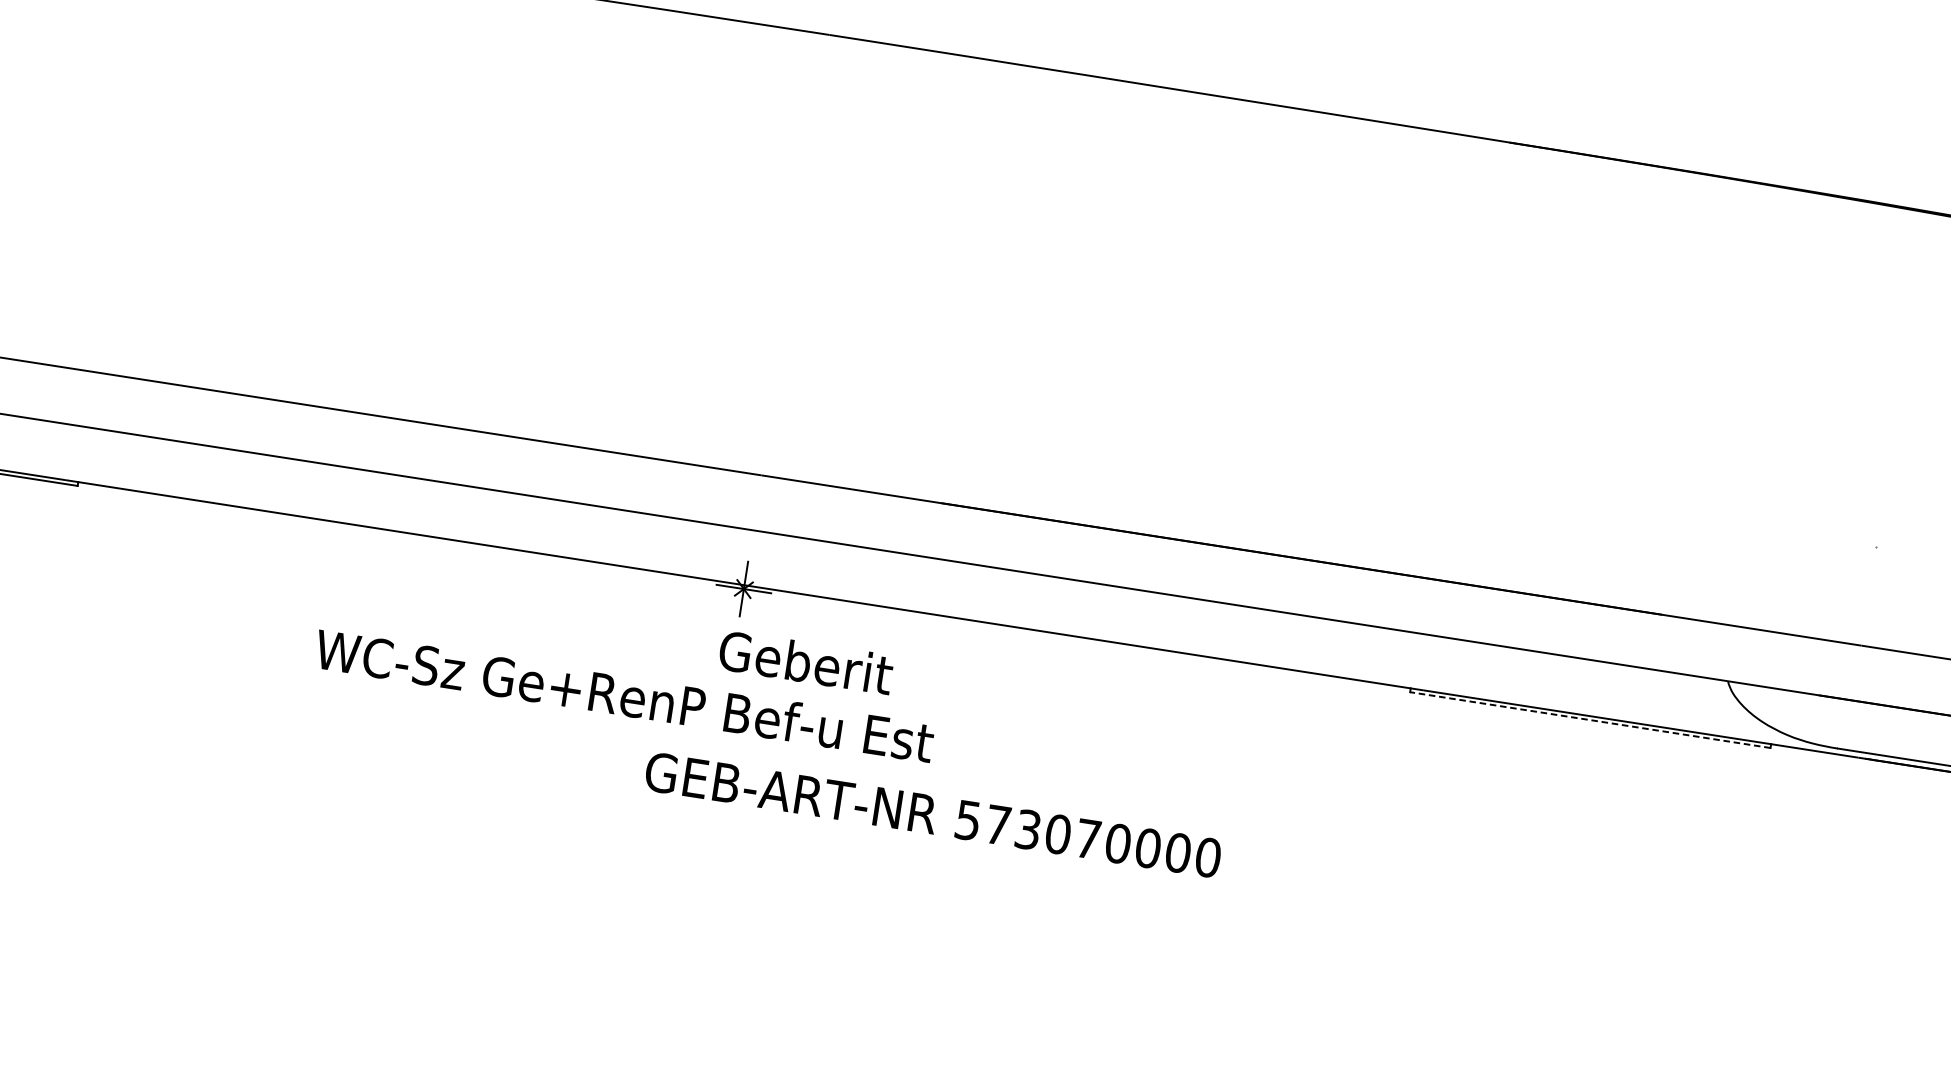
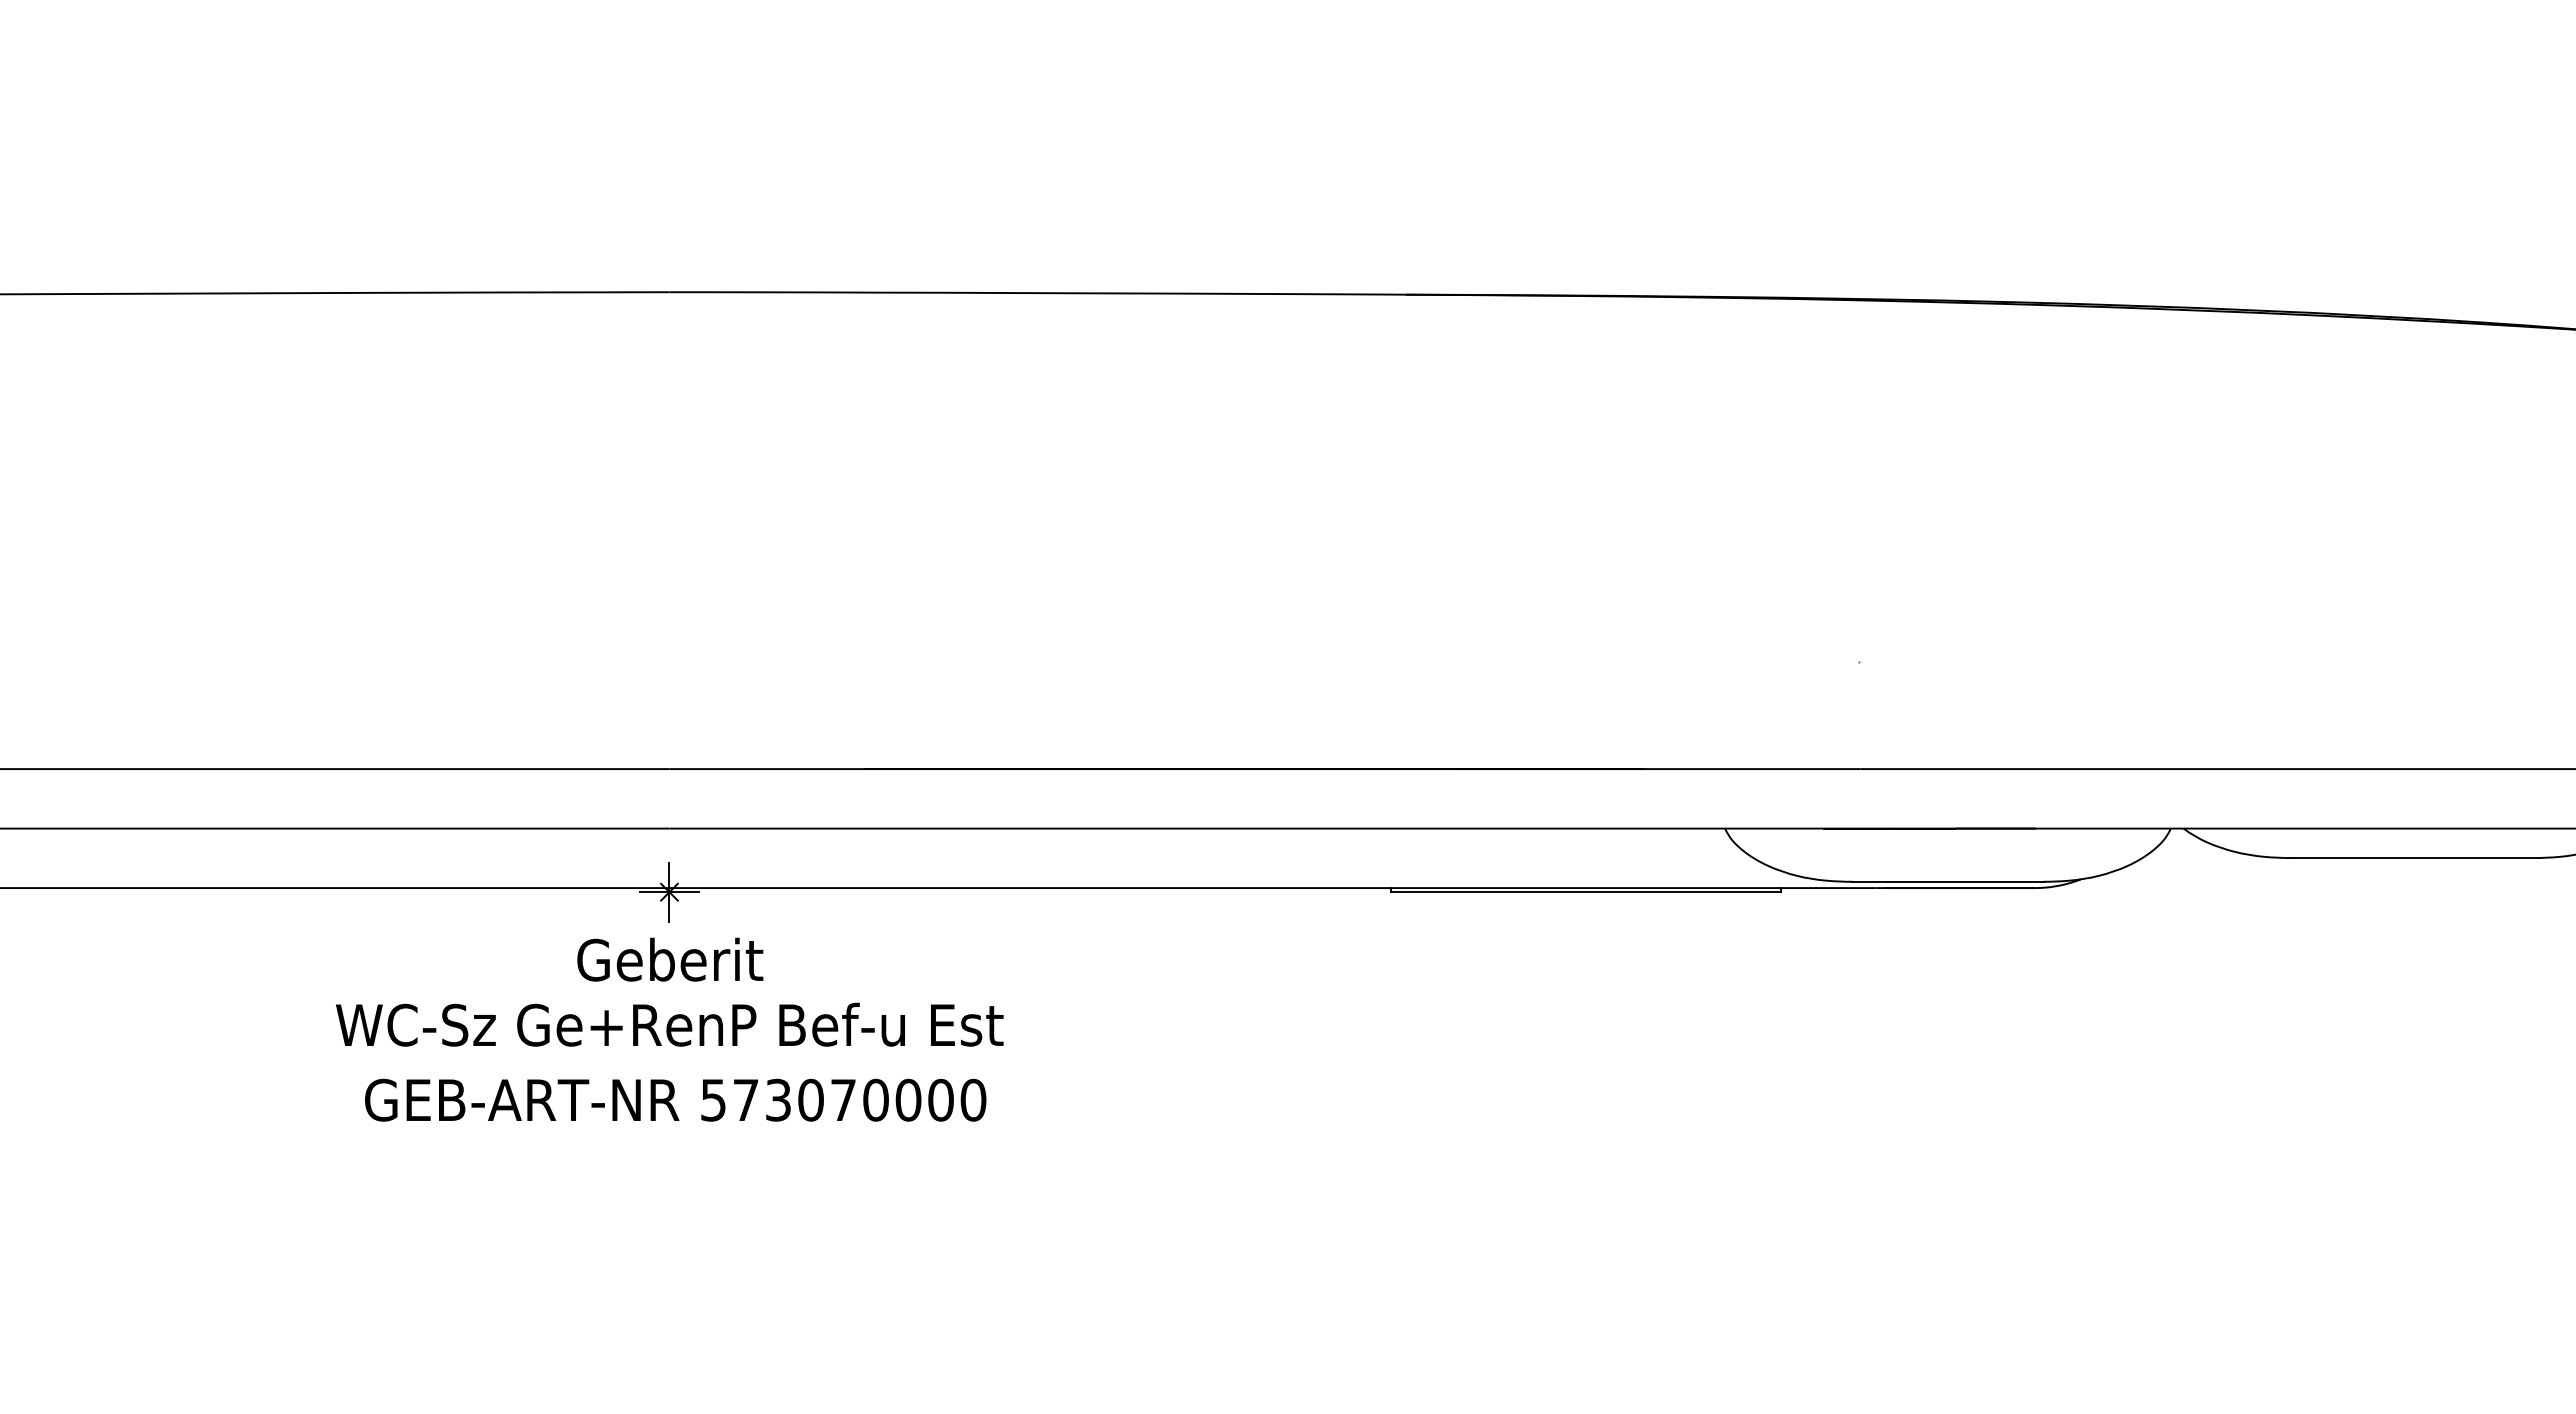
text: (806, 662) -> (670, 959), moved
text: (624, 695) -> (669, 1024), moved
line: (1589, 720) -> (1585, 892), dashed -> solid
text: (933, 814) -> (675, 1099), moved

